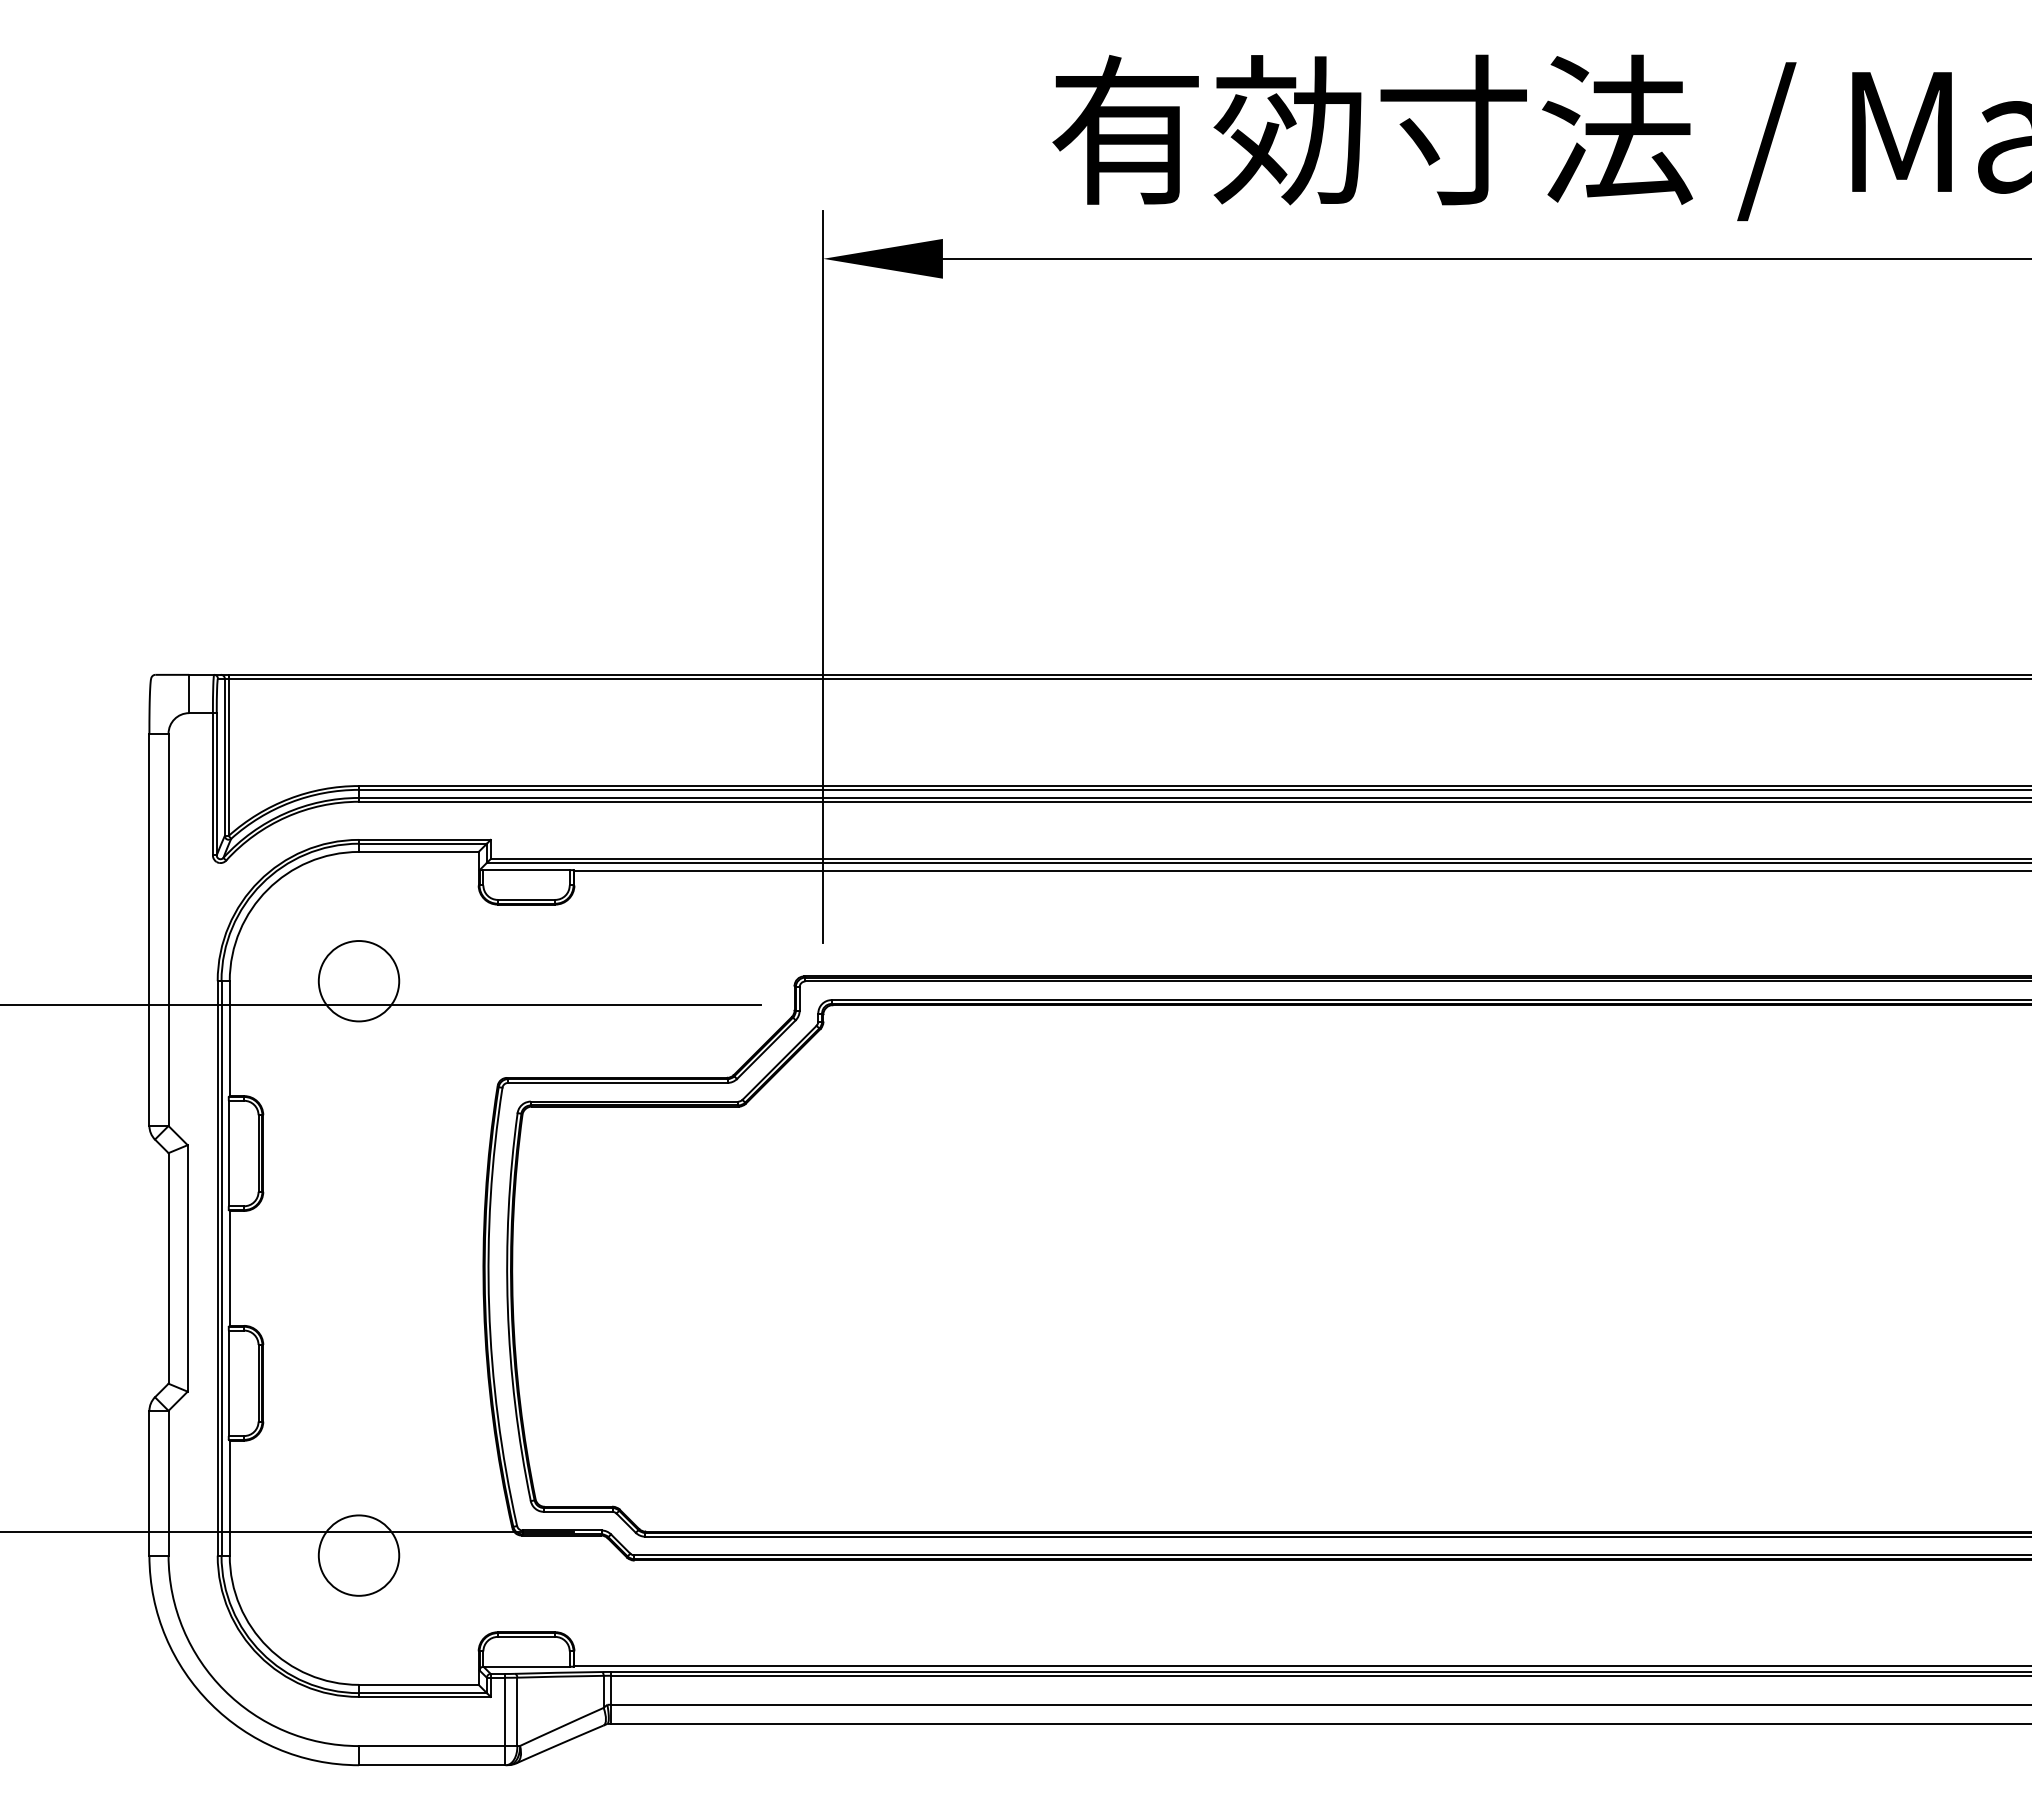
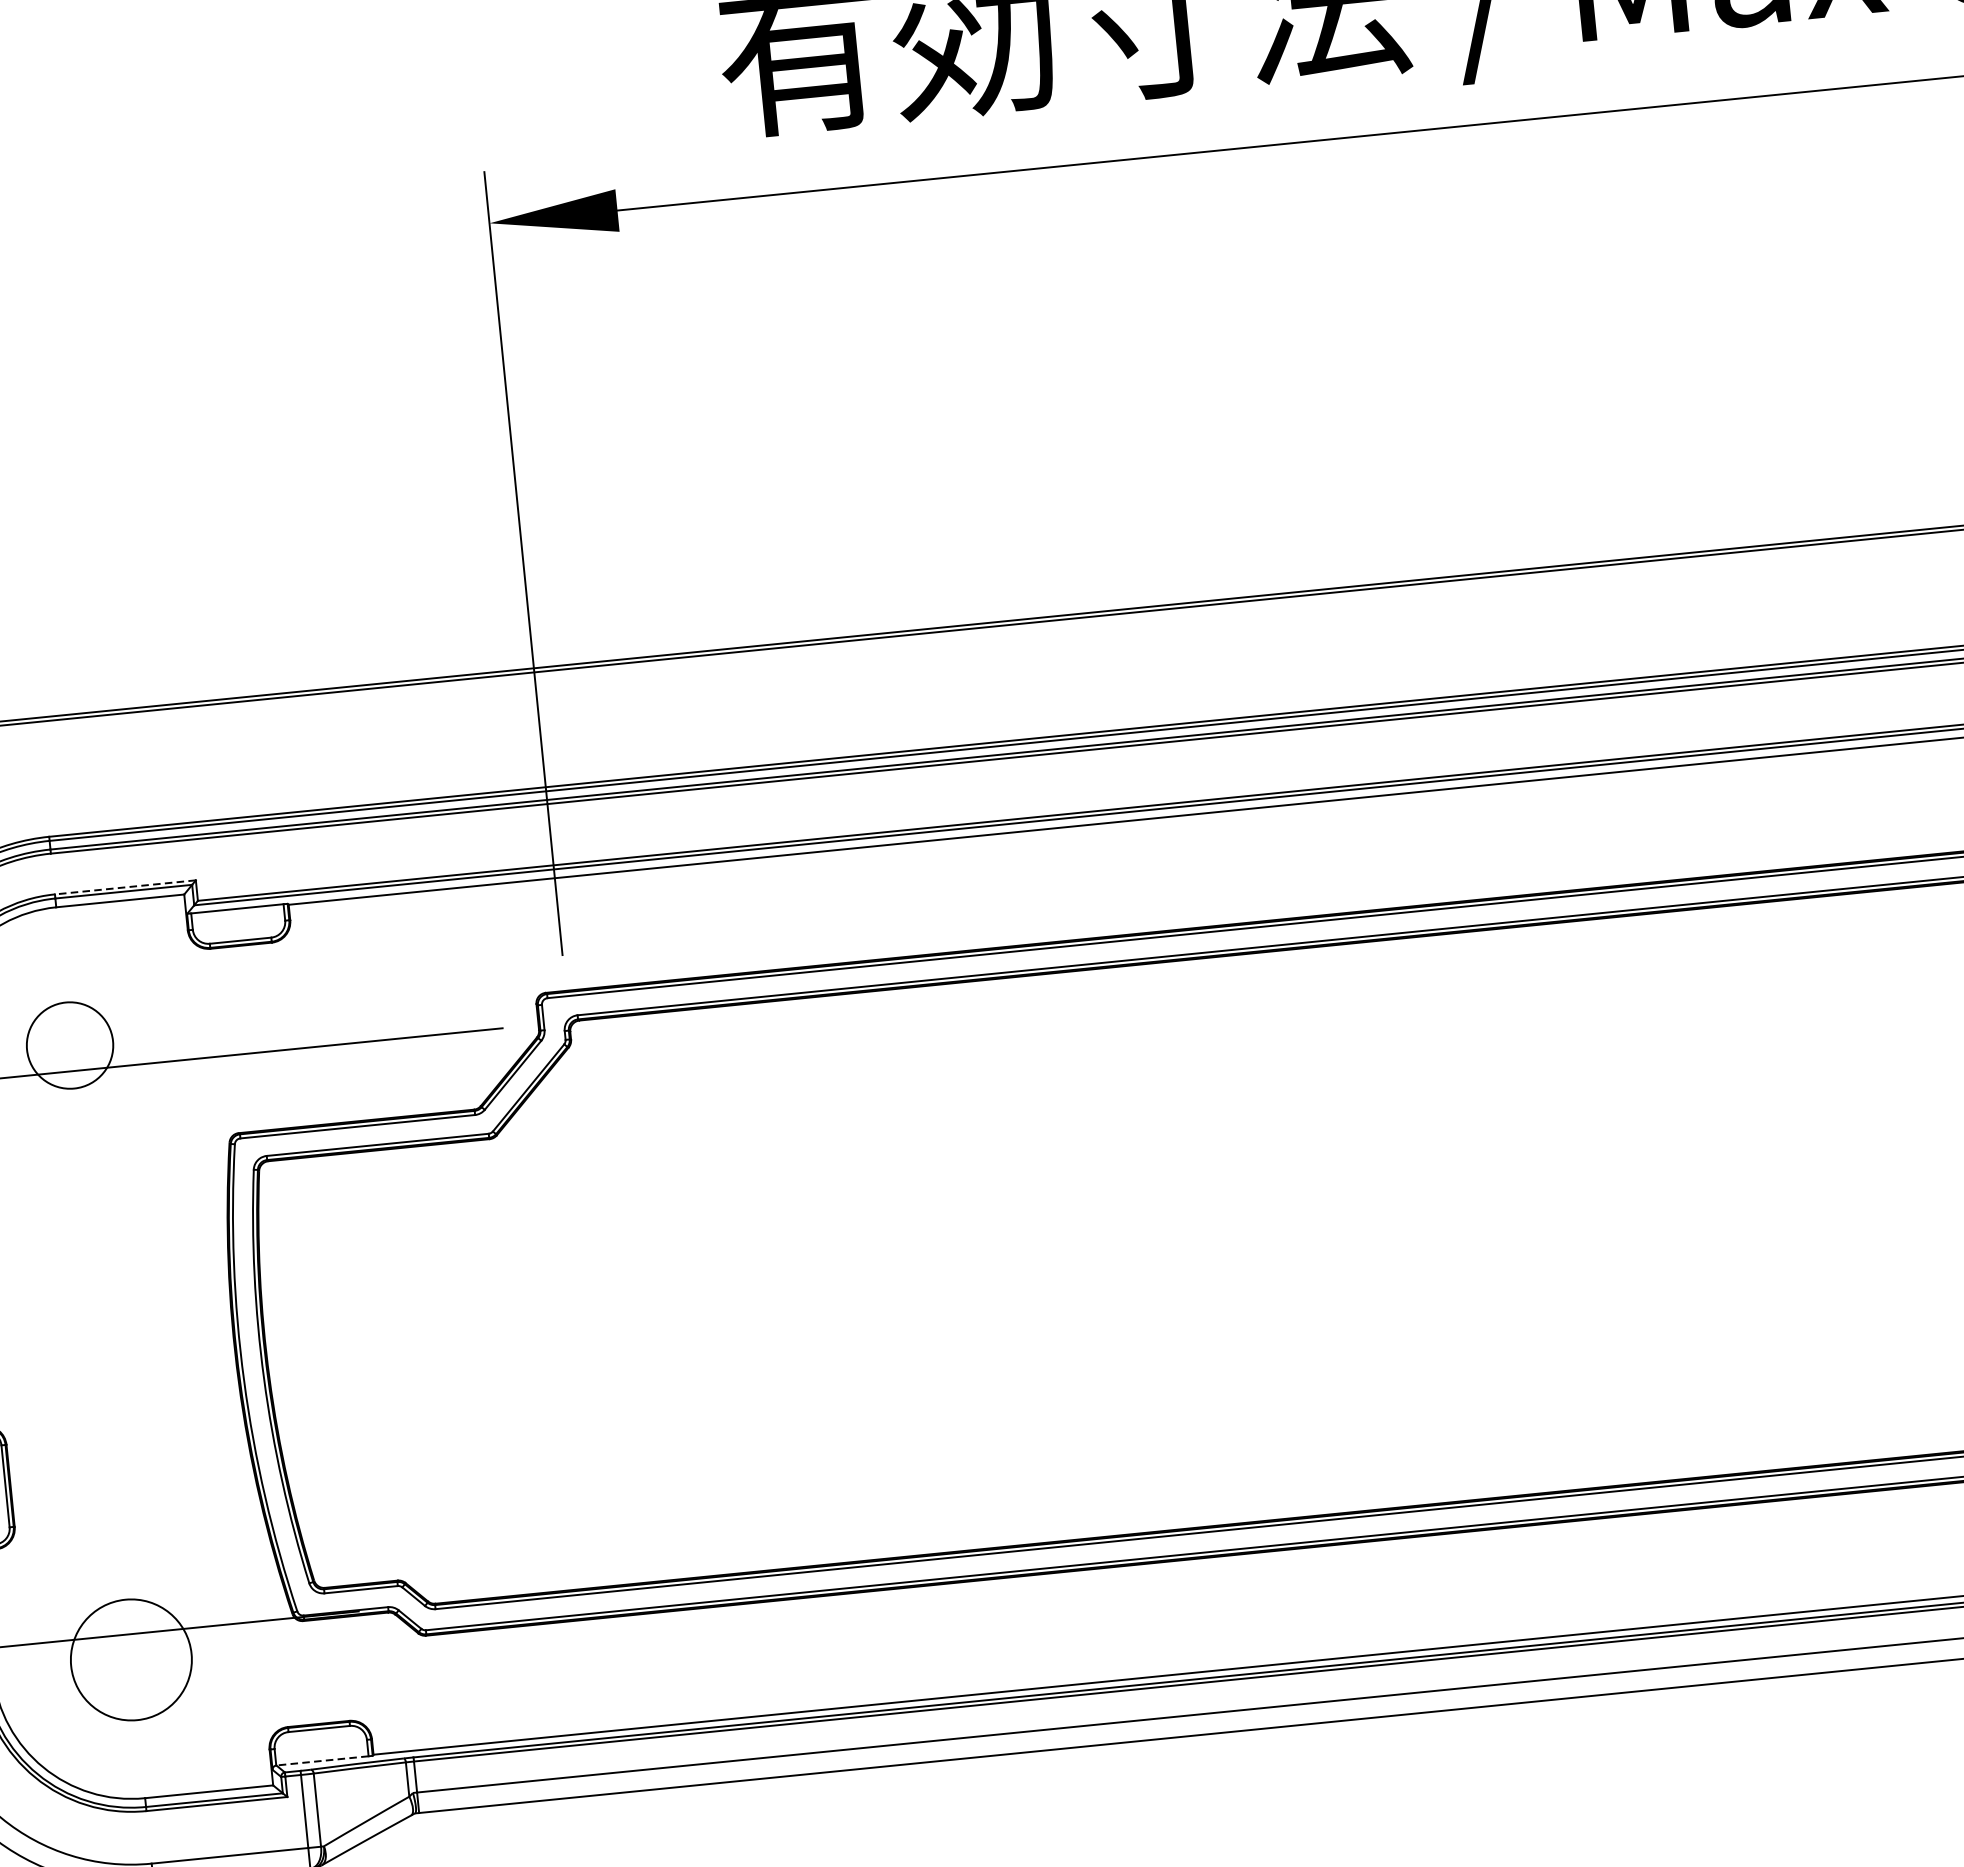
line: (424, 839) -> (124, 886), solid -> dashed
circle: (358, 1555) -> (130, 1659), size x1.4
line: (526, 1666) -> (322, 1760), solid -> dashed

